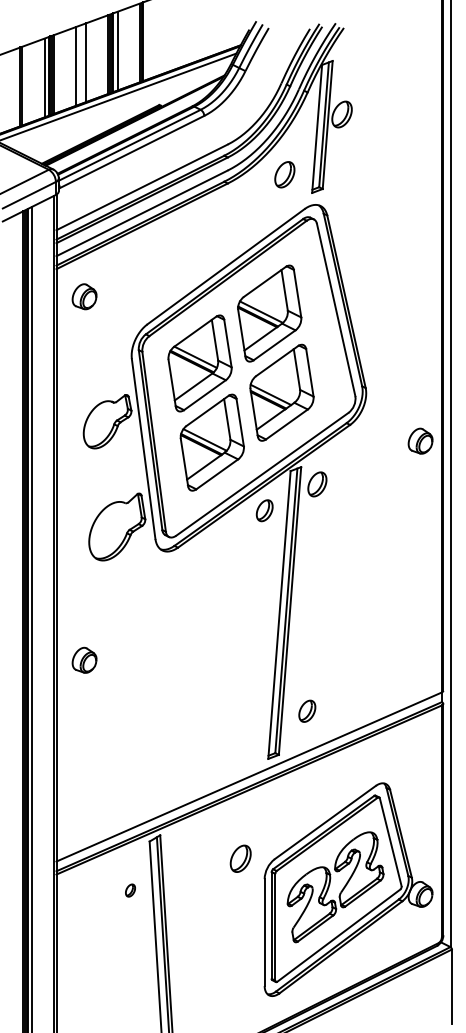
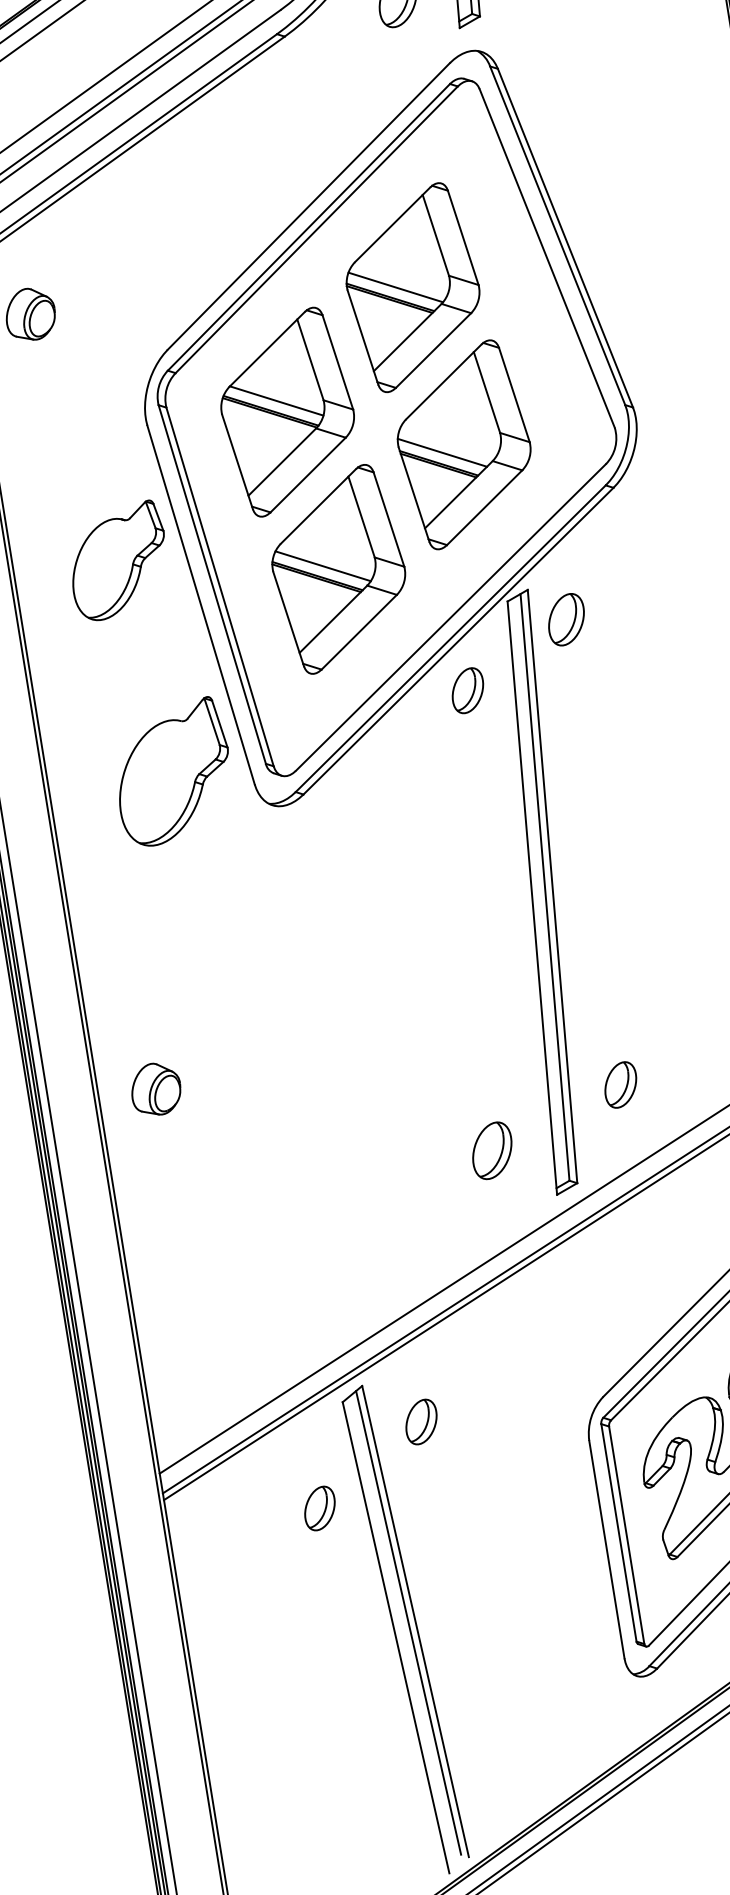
part: (84, 659) -> (155, 1087), moved
part: (185, 856) -> (420, 1420), added
part: (240, 858) -> (491, 1150), moved
part: (130, 890) -> (319, 1508), size x1.67

